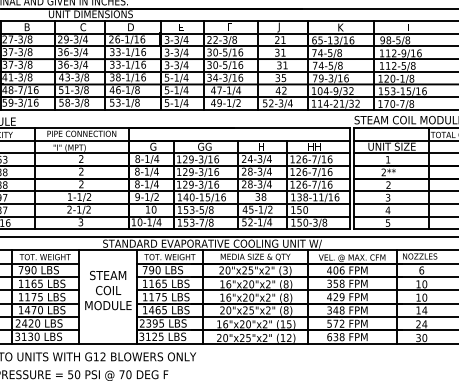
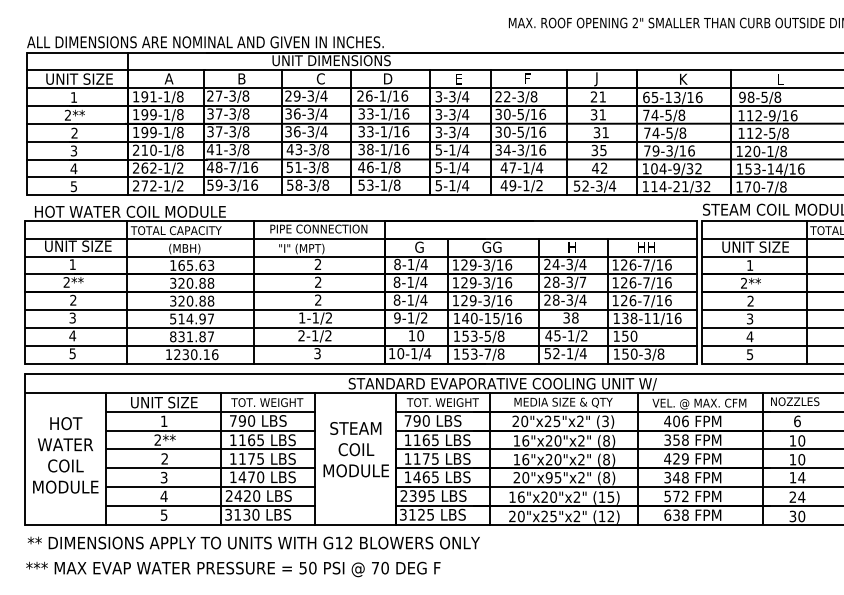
text: (408, 90) -> (778, 168), 153-15/16 -> 153-14/16
text: (269, 171) -> (582, 281), 28-3/4 -> 28-3/7
text: (244, 310) -> (548, 477), 20"x25"x2" -> 20"x95"x2"

